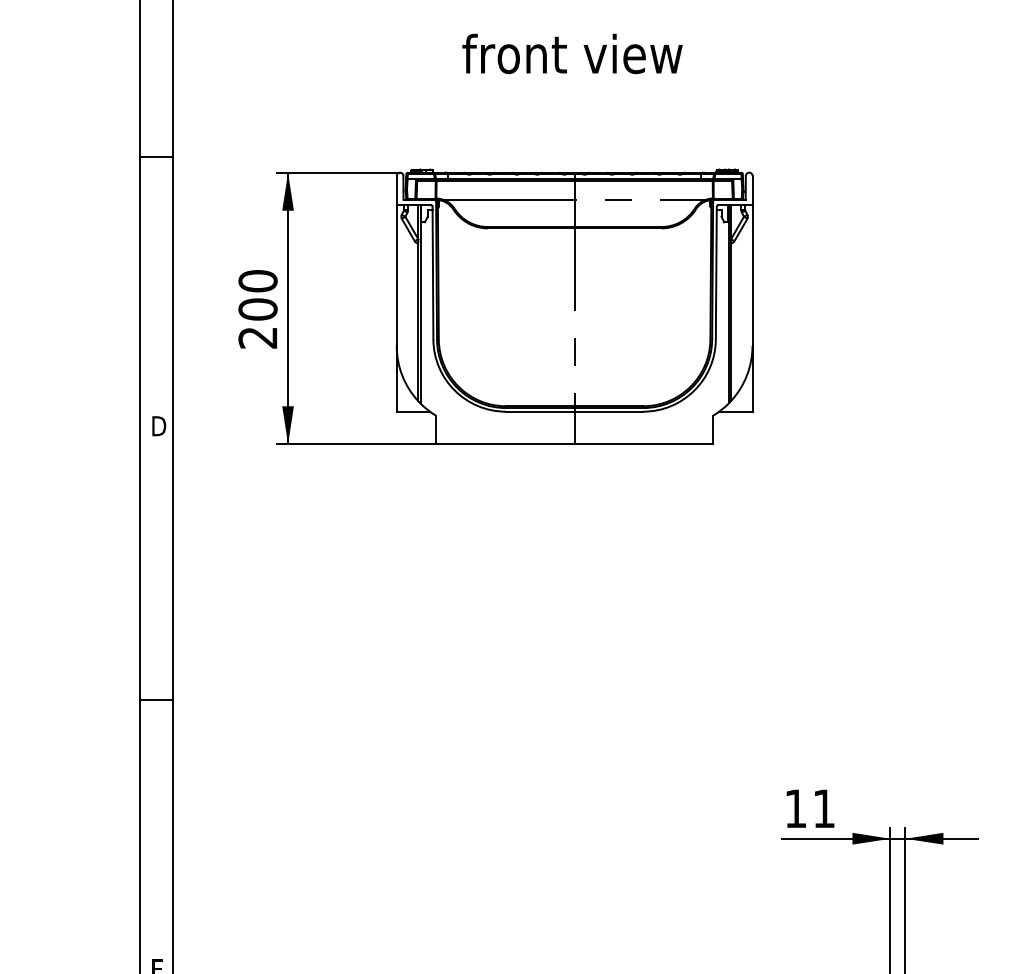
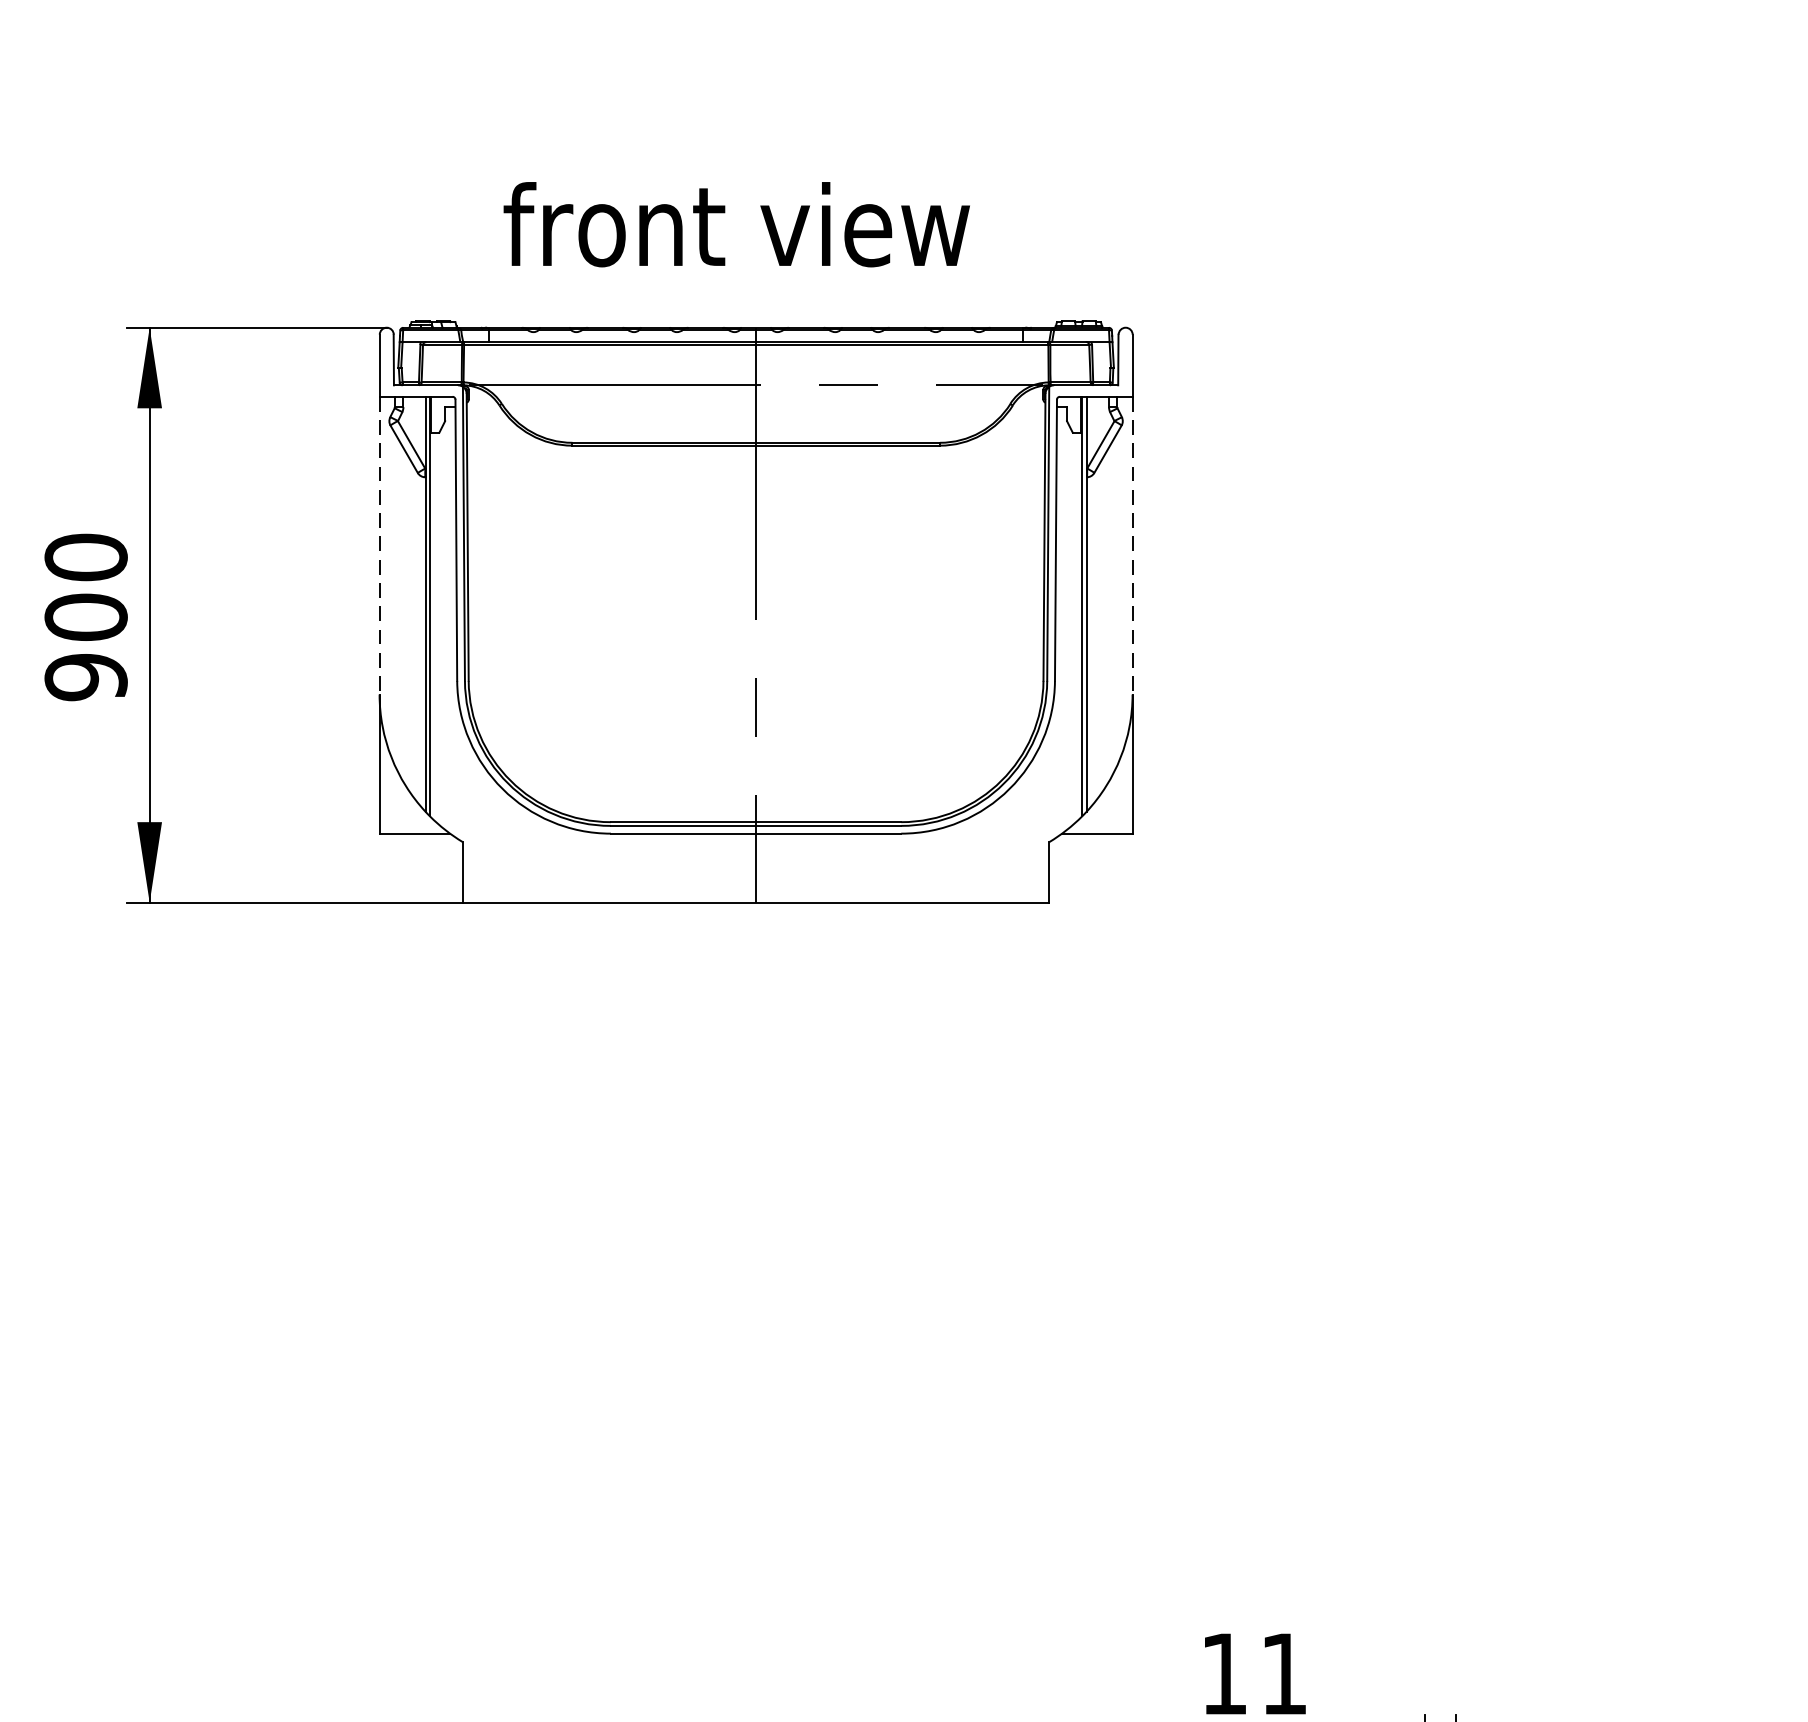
text: (572, 53) -> (736, 223), moved
line: (396, 276) -> (379, 547), solid -> dashed
line: (752, 276) -> (1132, 547), solid -> dashed
text: (257, 337) -> (84, 676), 200 -> 900

